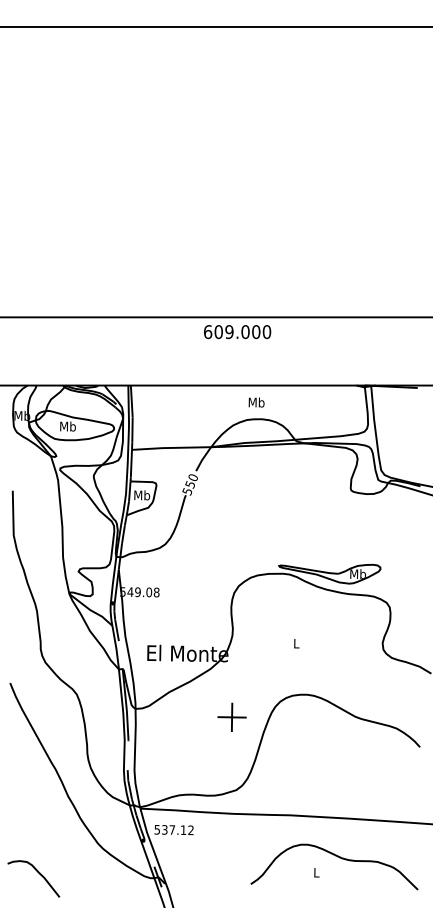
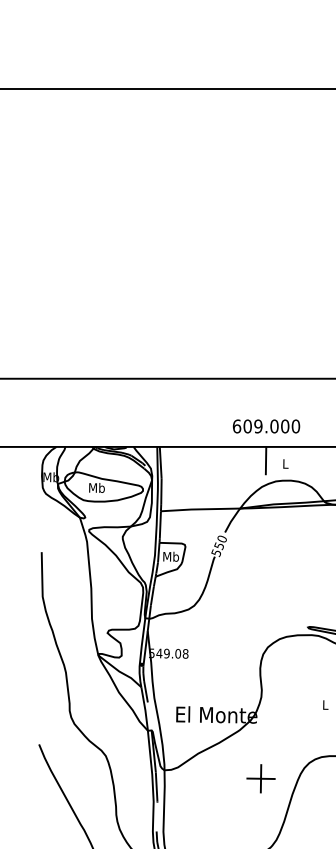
text: (237, 332) -> (266, 426), moved
line: (236, 398) -> (265, 459), added
text: (256, 402) -> (285, 463), Mb -> L

